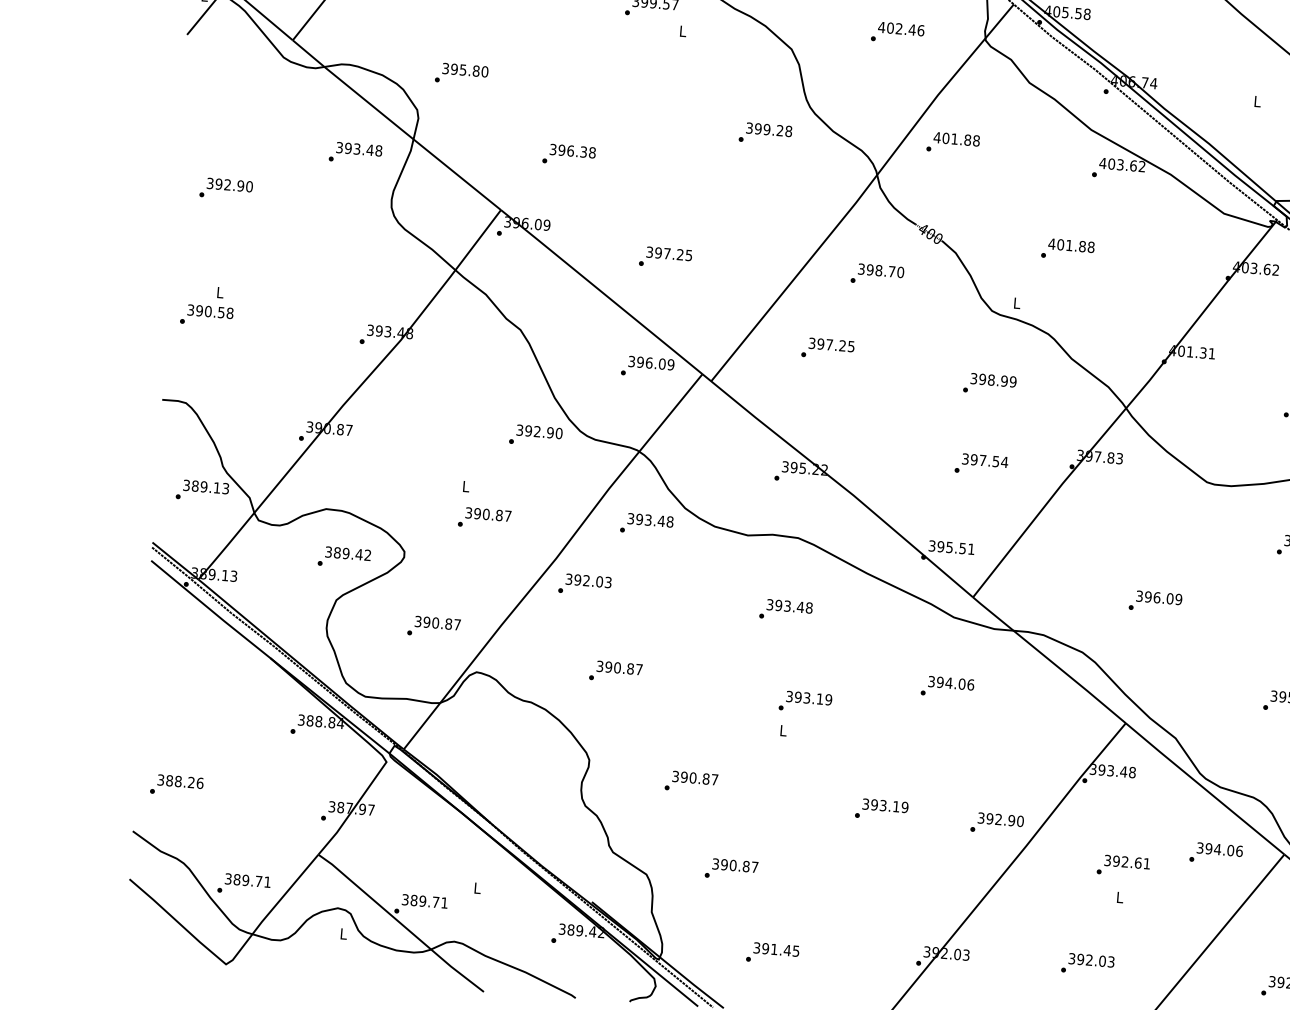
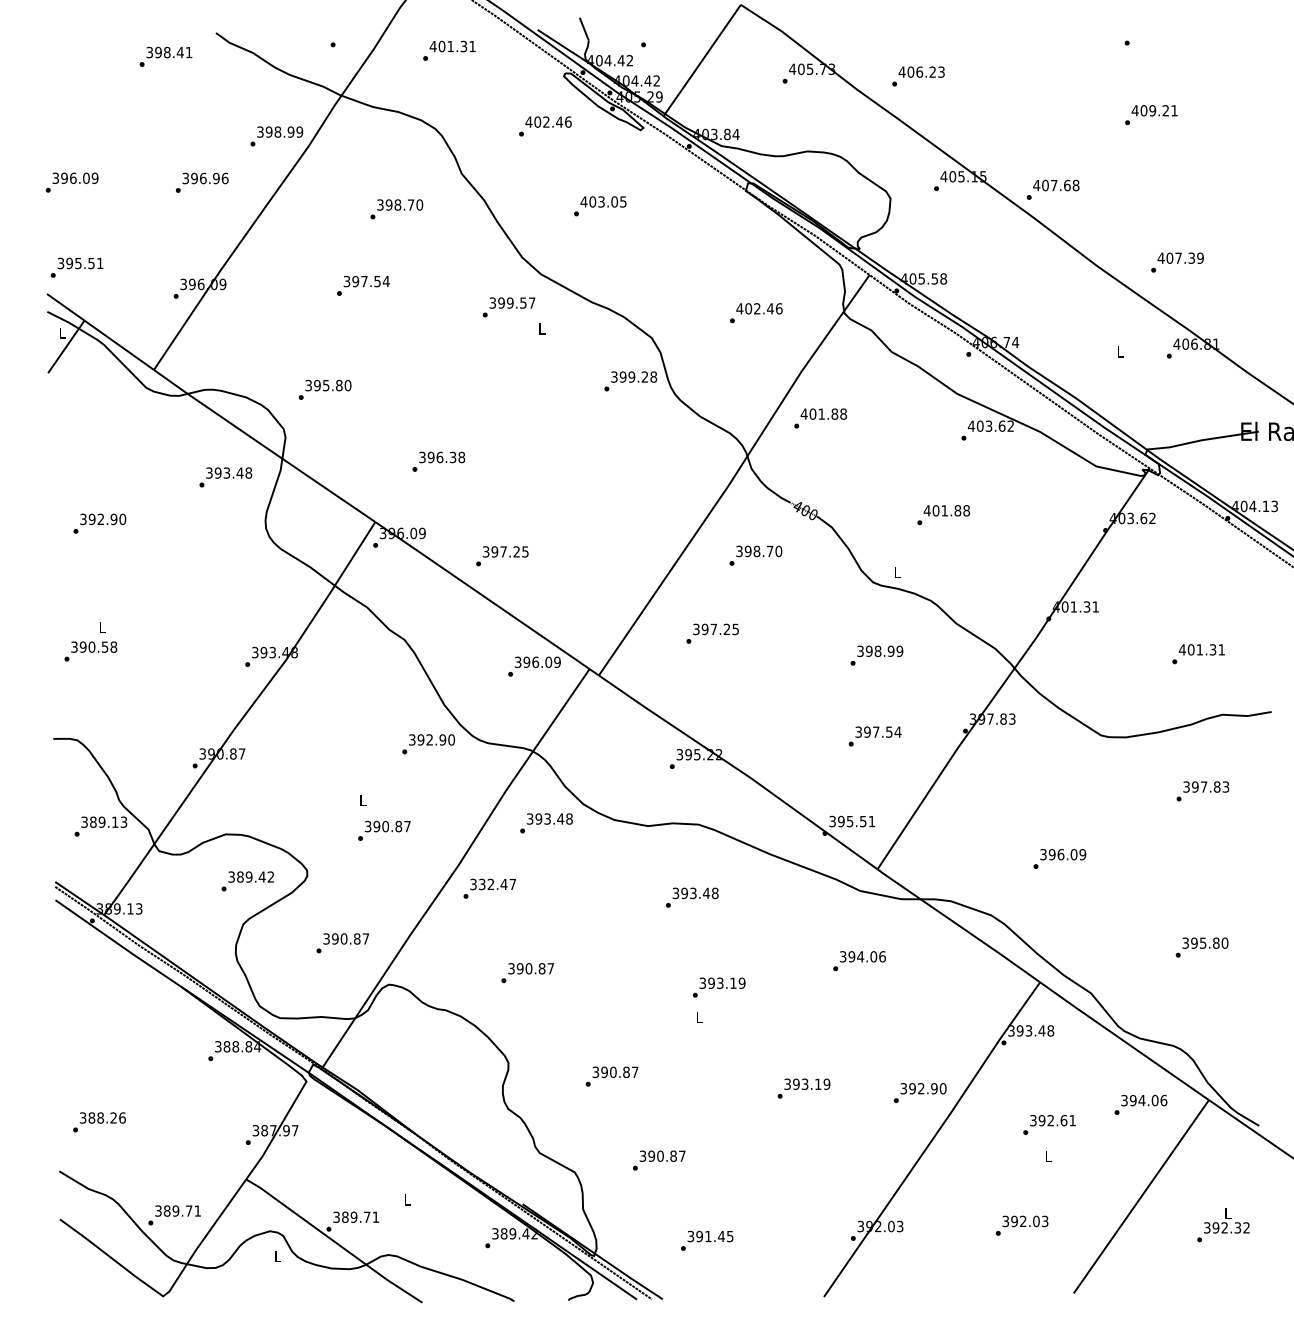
text: (765, 133) -> (630, 381), moved
text: (665, 258) -> (502, 556), moved
text: (593, 581) -> (497, 884), 392.03 -> 332.47

